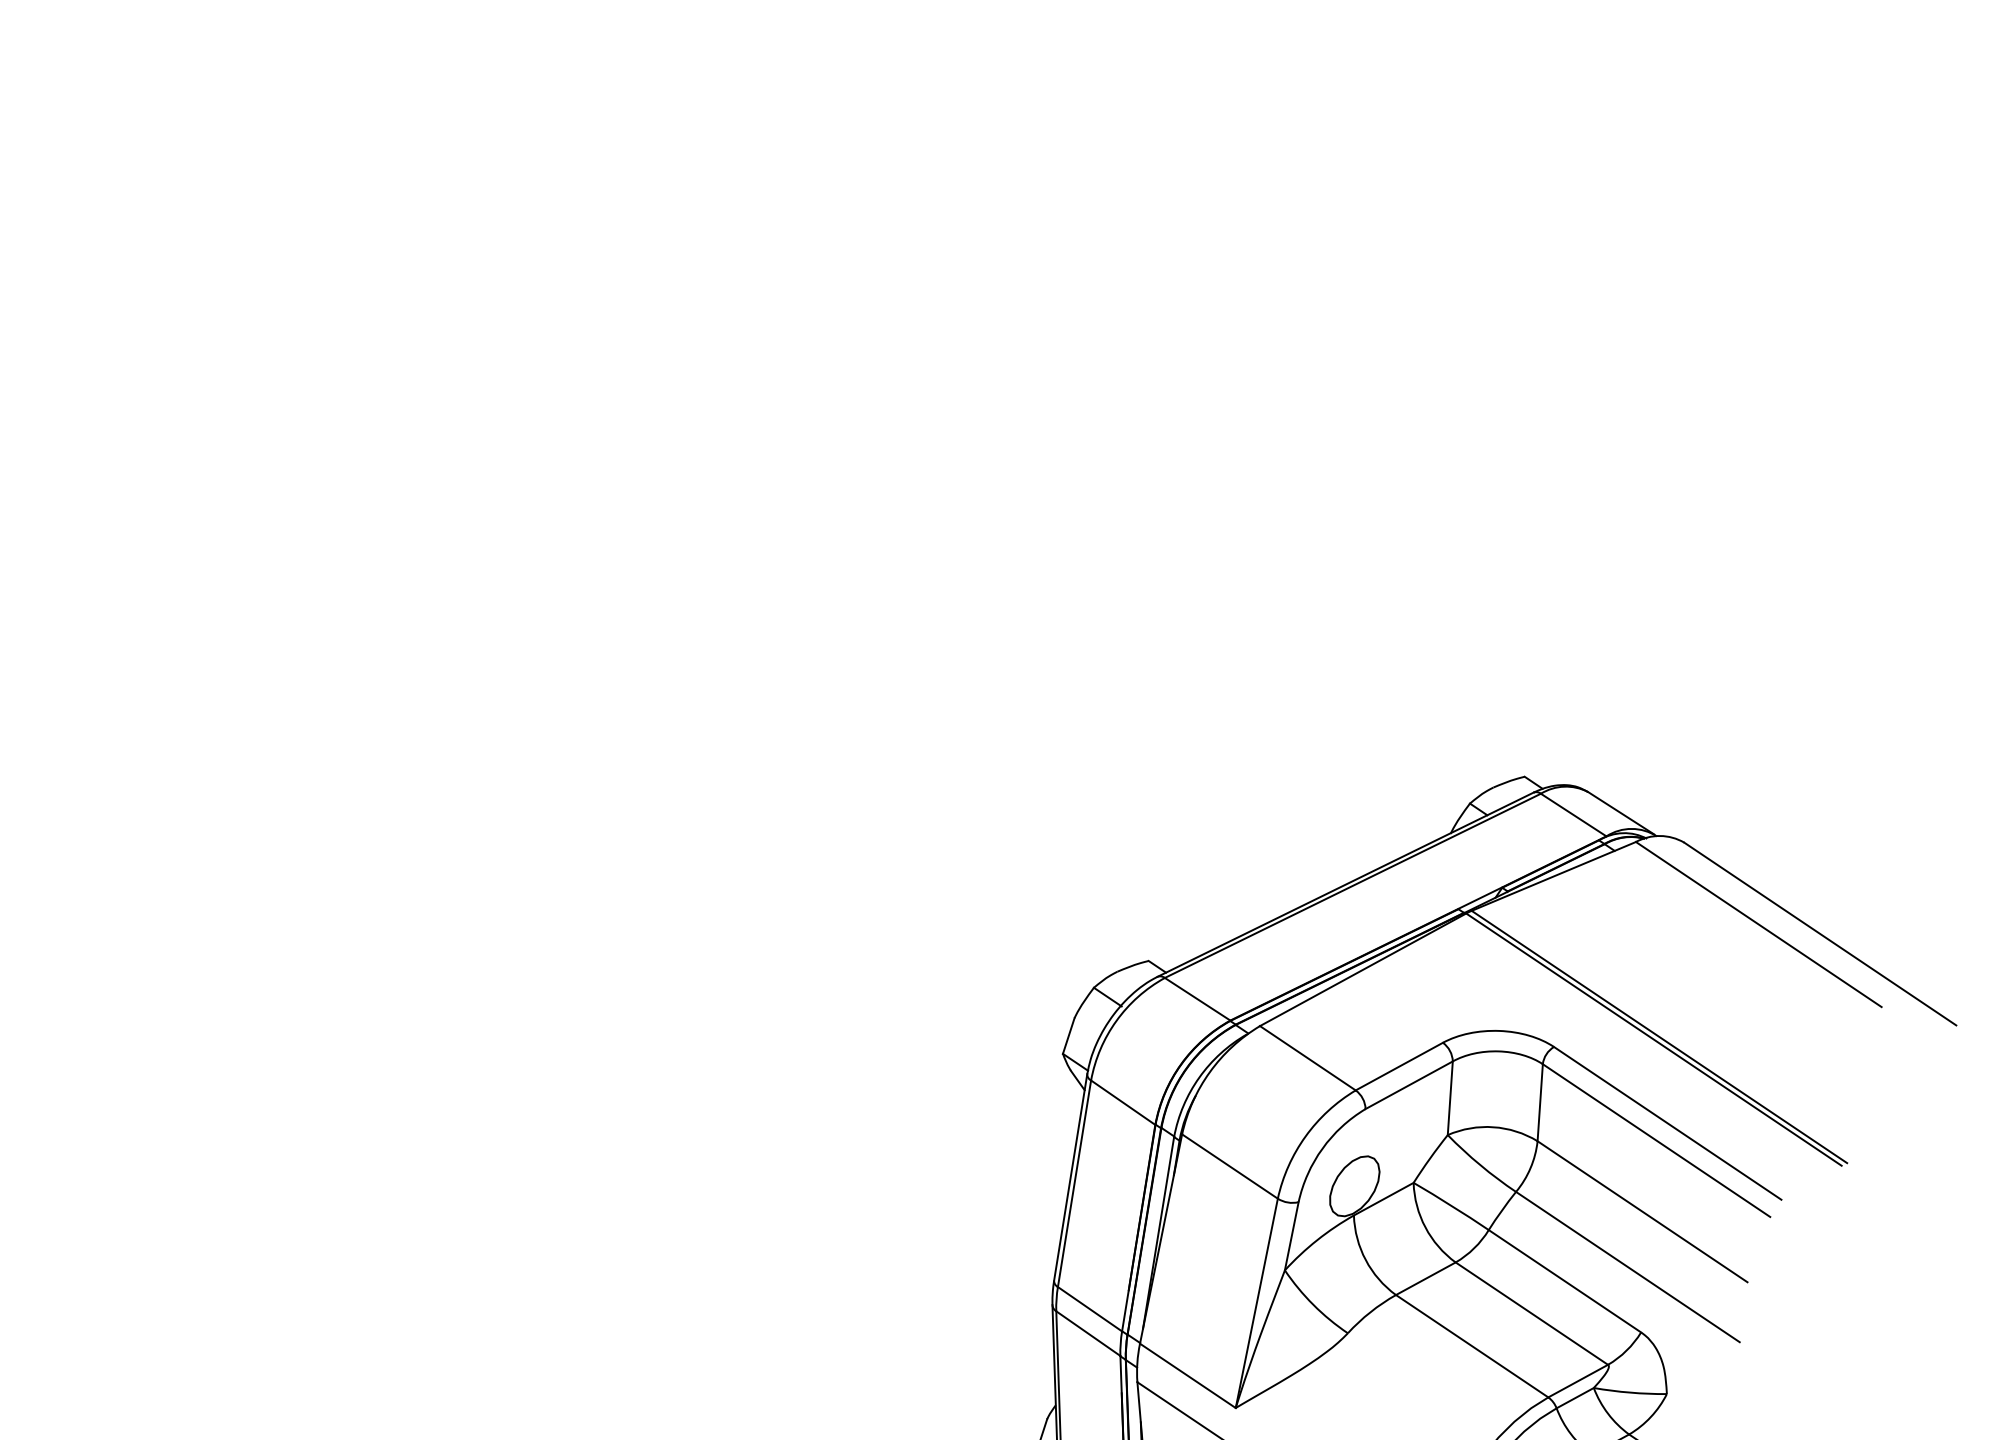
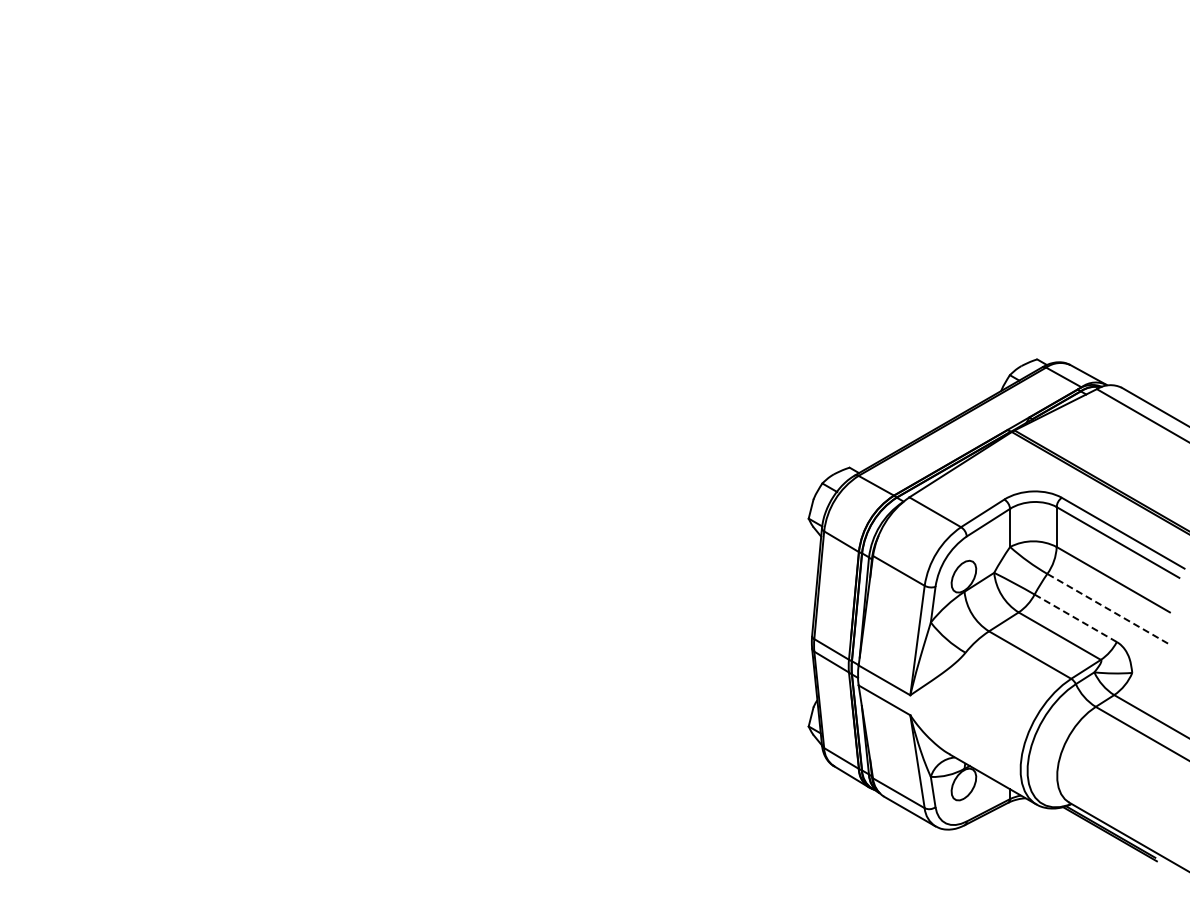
line: (1627, 1266) -> (1107, 608), solid -> dashed
line: (1566, 1281) -> (1076, 618), solid -> dashed

